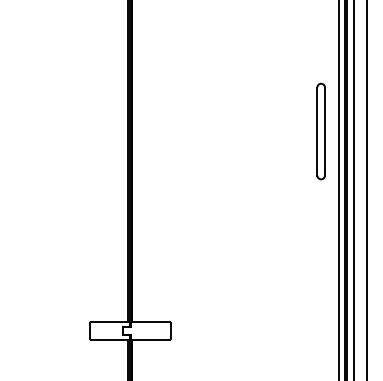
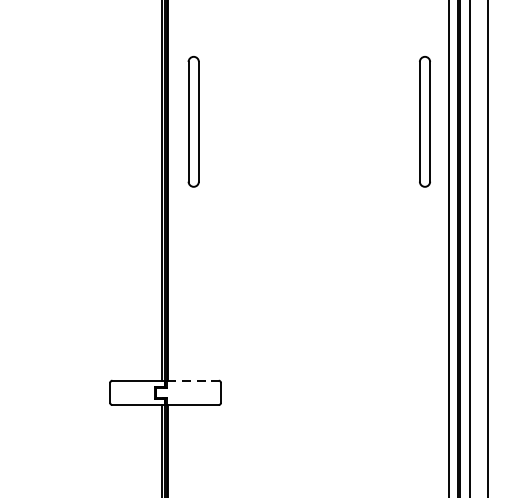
part: (150, 131) -> (192, 121), added
line: (150, 321) -> (192, 380), solid -> dashed

